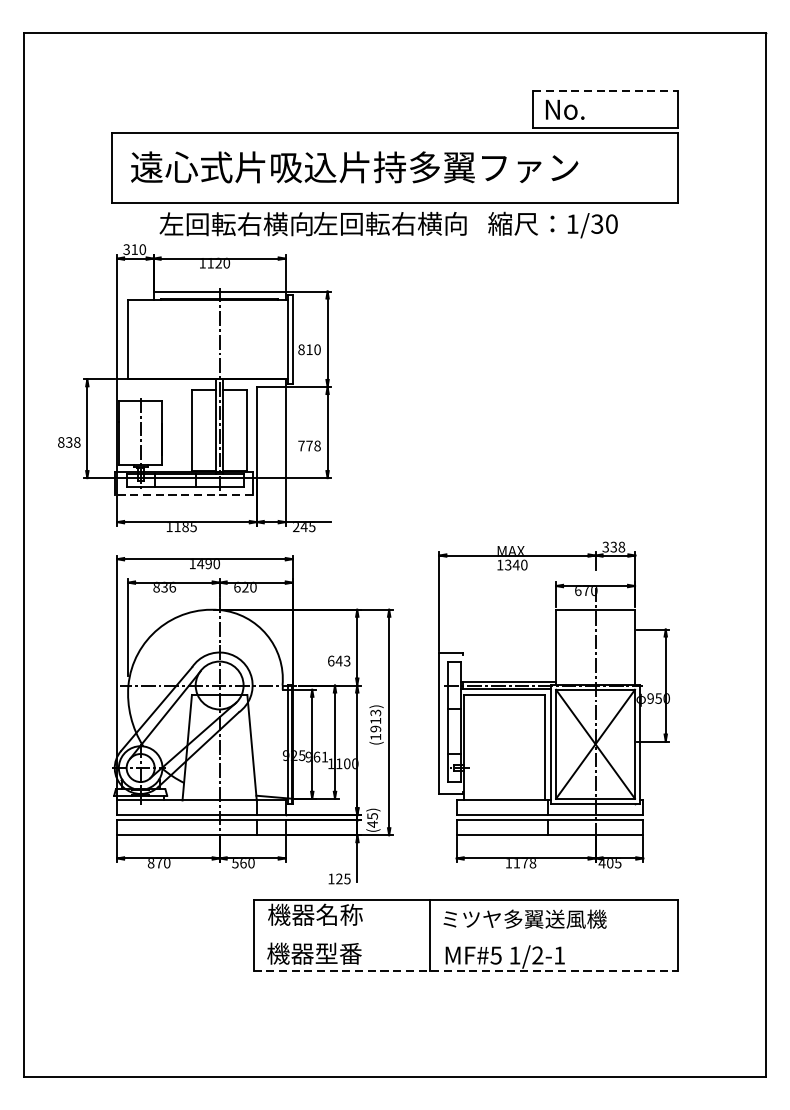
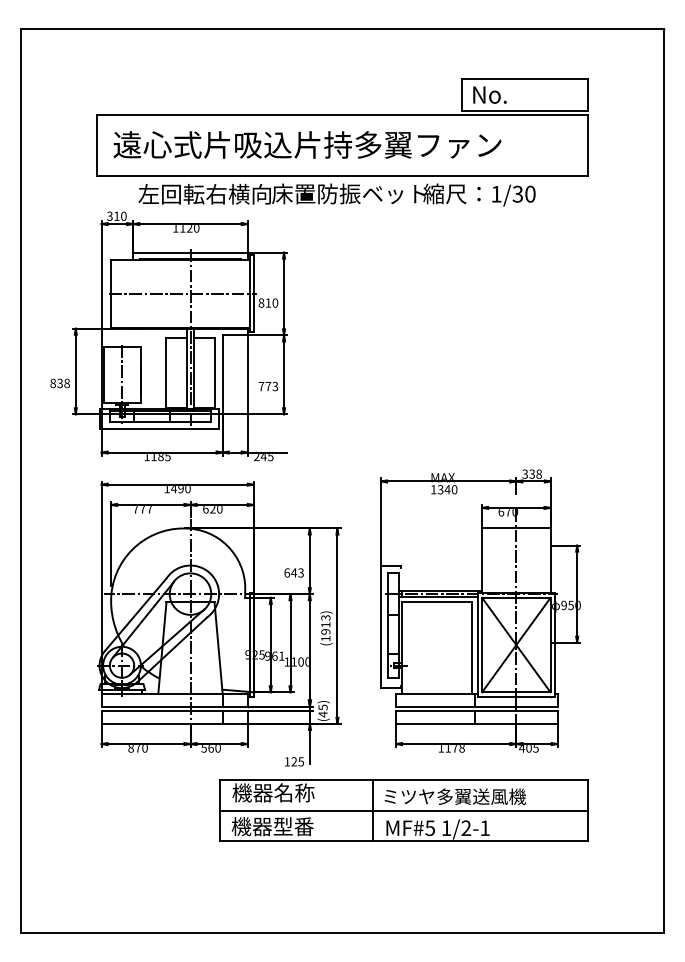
line: (604, 90) -> (524, 78), dashed -> solid
text: (401, 223) -> (348, 193), 左回転右横向 -> 床置防振ベット
line: (210, 338) -> (182, 293), added
text: (317, 445) -> (275, 386), 778 -> 773
line: (183, 495) -> (159, 429), dashed -> solid
text: (164, 587) -> (142, 509), 836 -> 777
line: (465, 935) -> (403, 810), added
line: (465, 970) -> (403, 841), dashed -> solid

